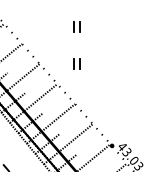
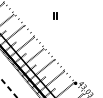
part: (76, 63) -> (55, 36), removed

